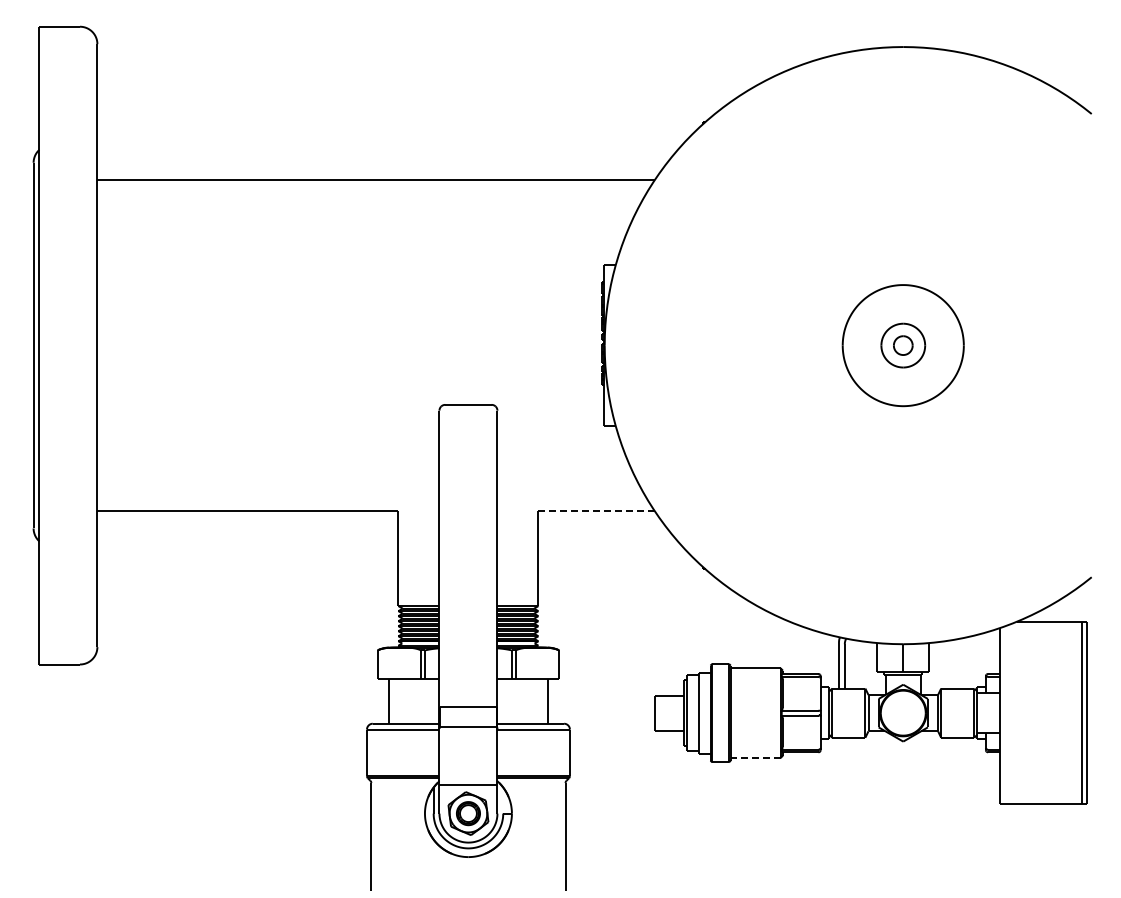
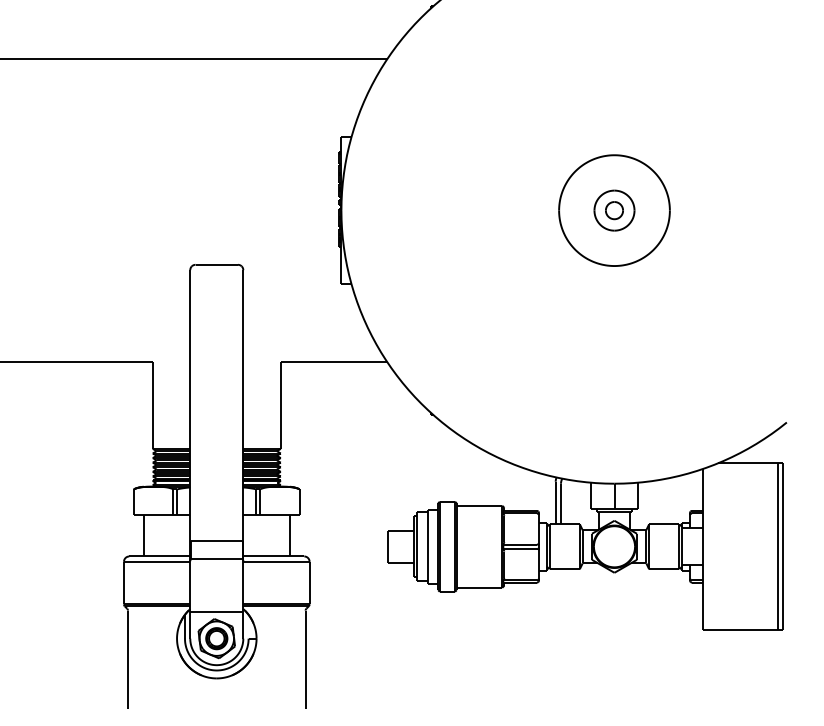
line: (596, 511) -> (333, 362), dashed -> solid
line: (755, 758) -> (479, 588), dashed -> solid

